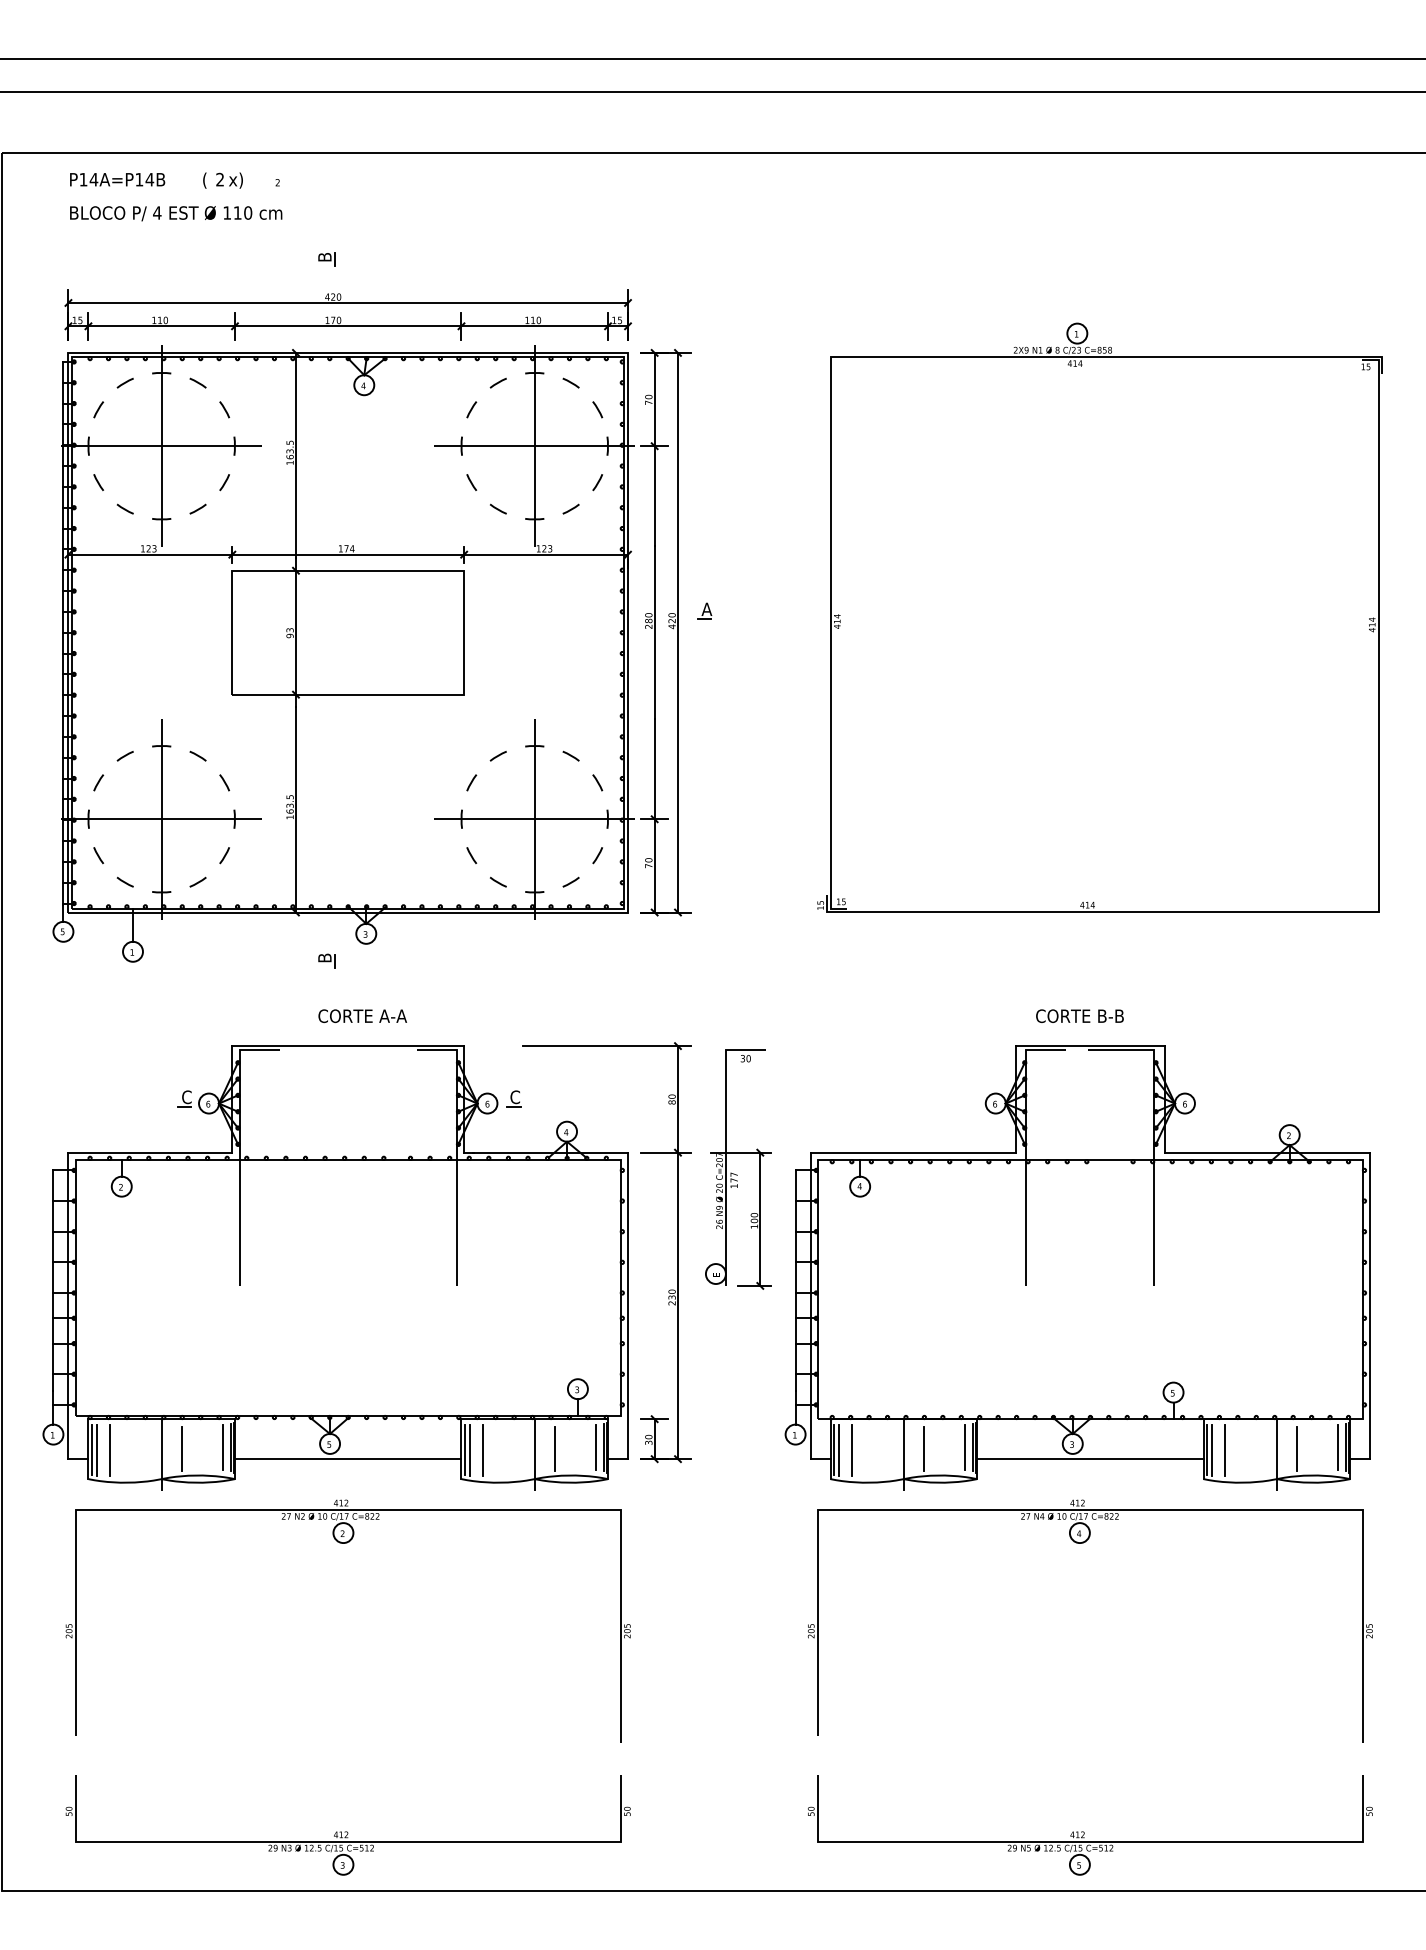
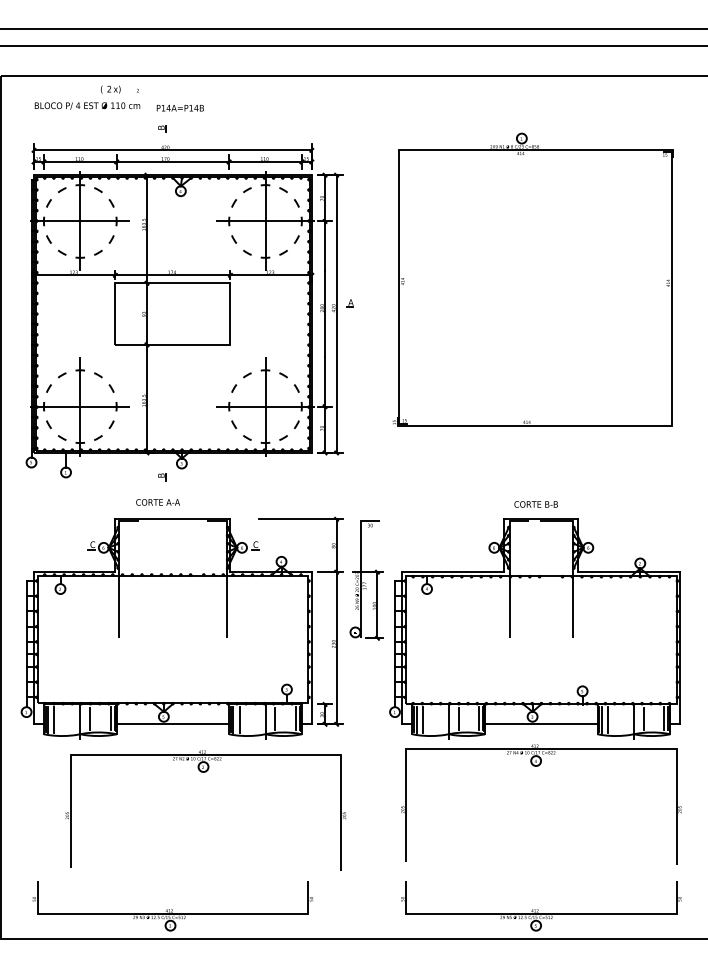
text: (115, 180) -> (179, 108), moved
part: (1098, 617) -> (532, 279), moved
text: (361, 1016) -> (157, 502), moved
part: (347, 1544) -> (205, 772), moved

